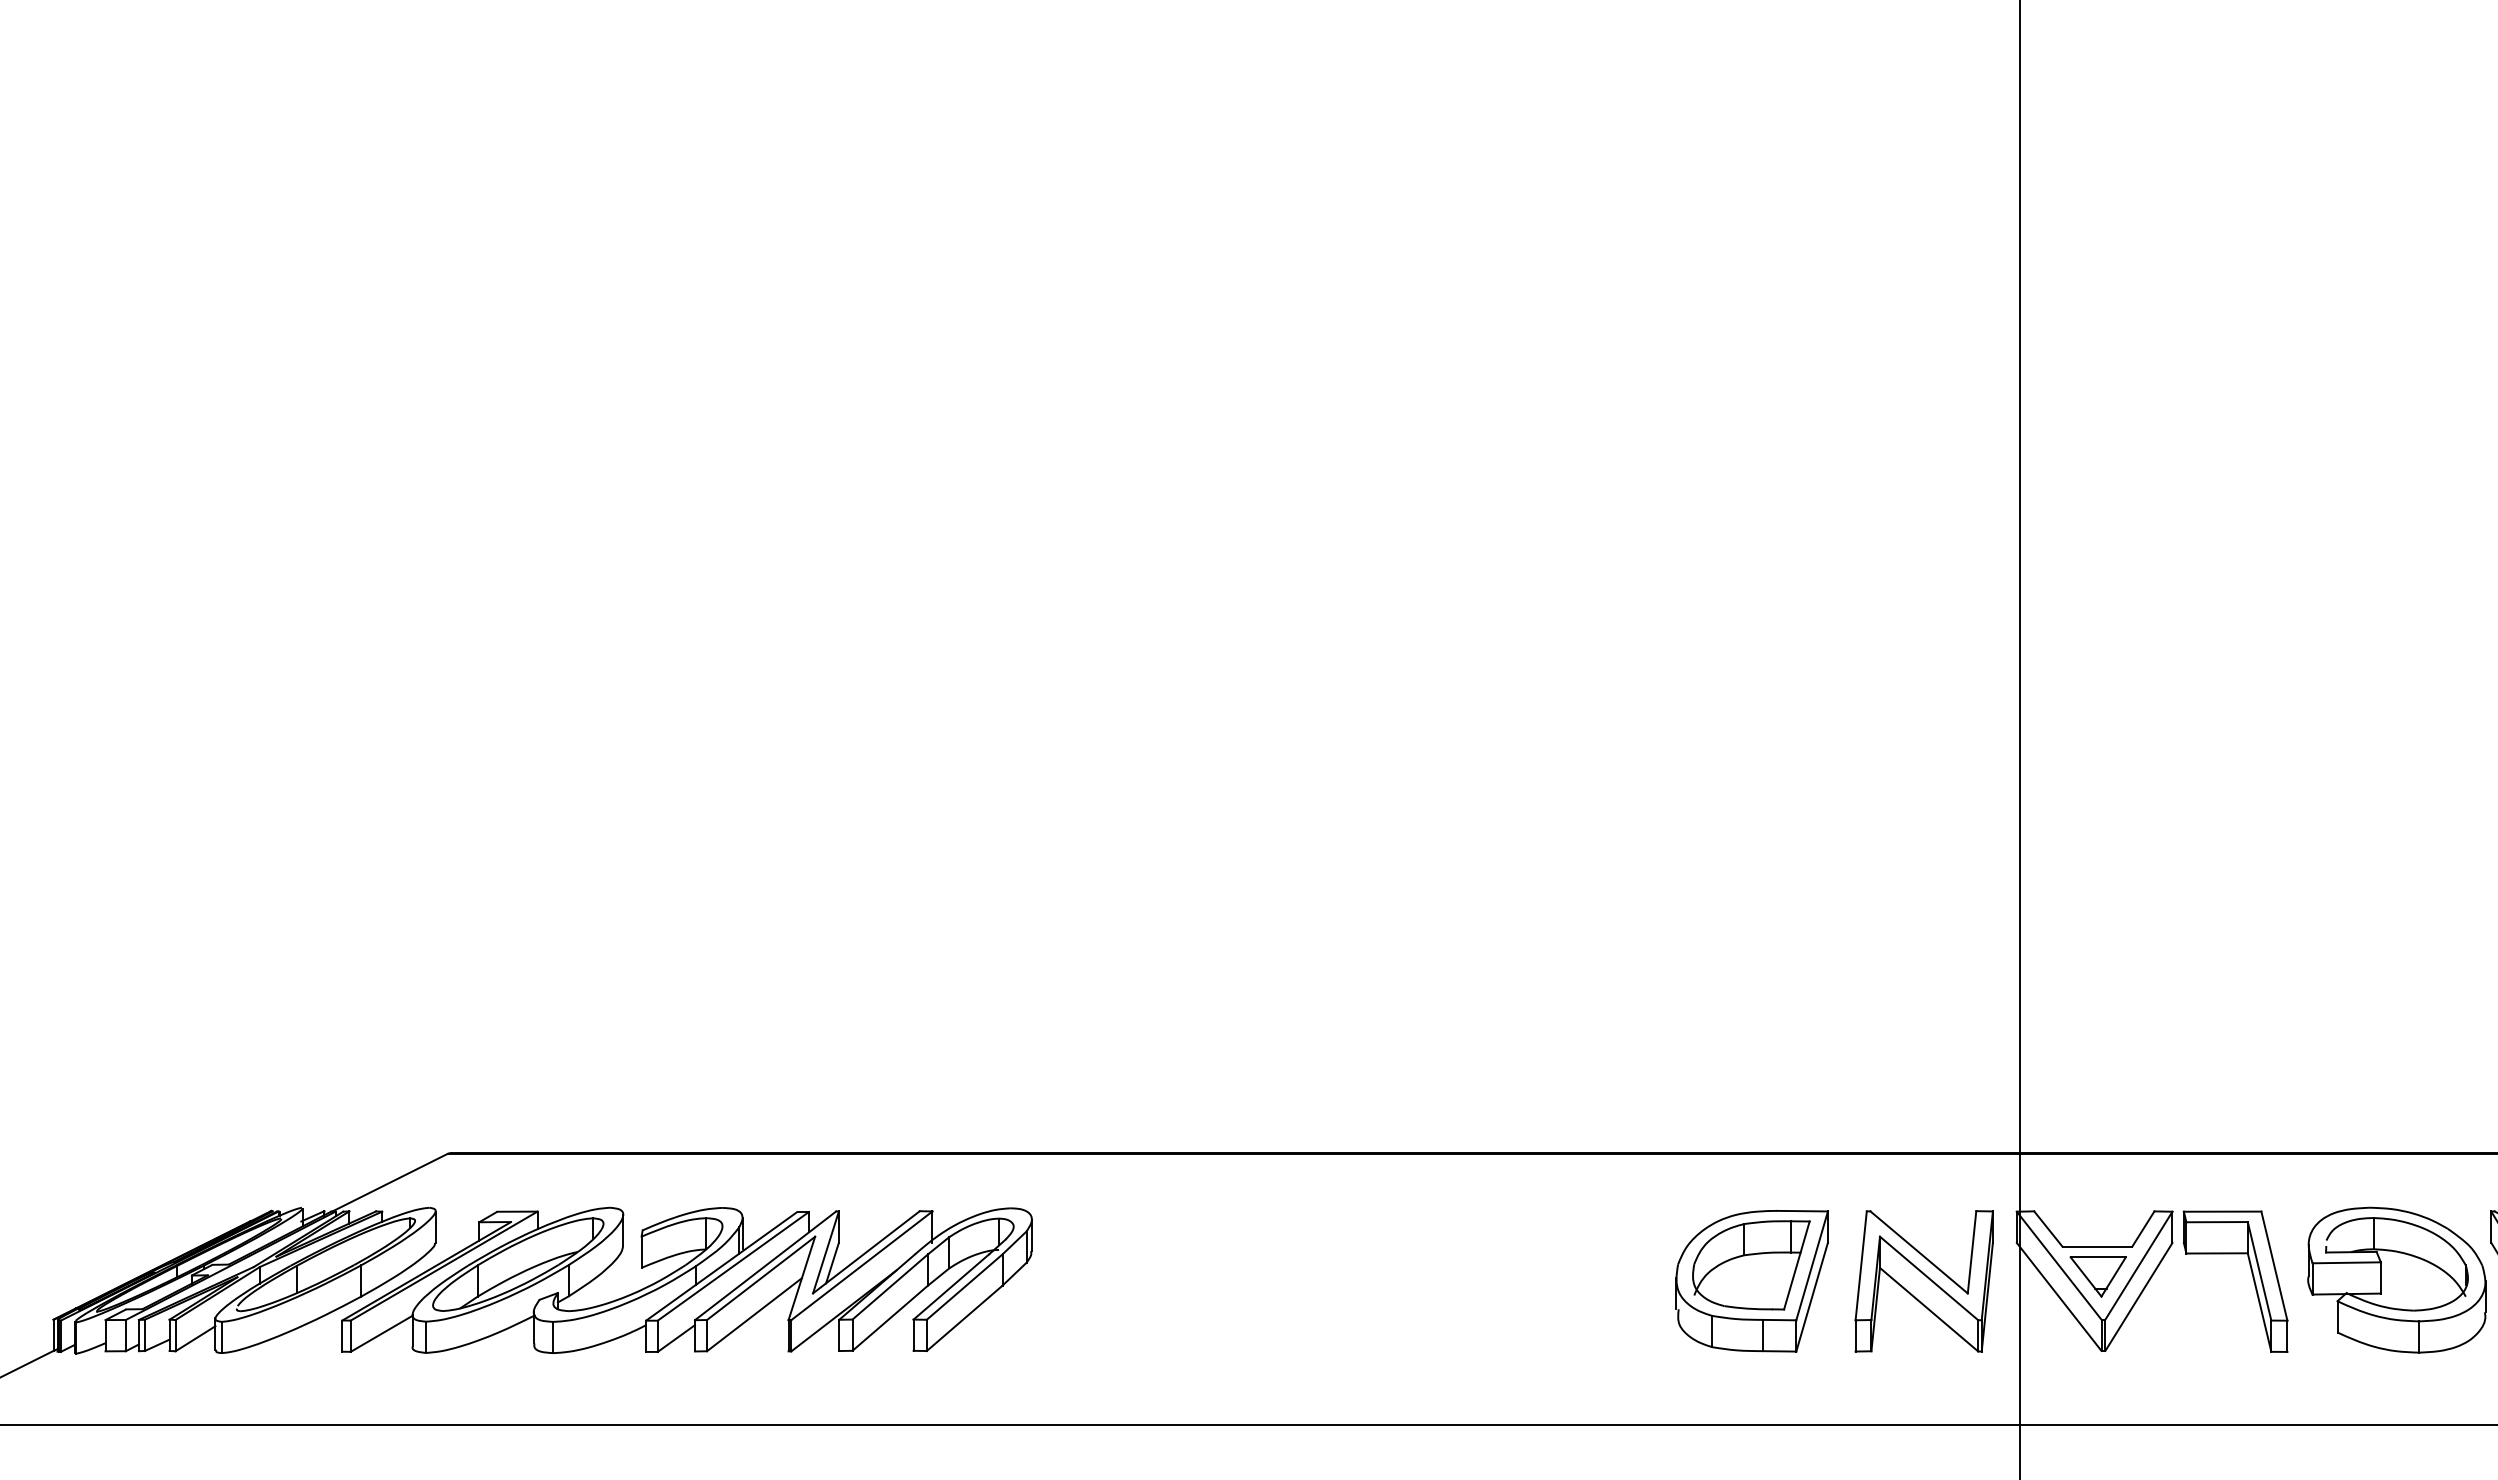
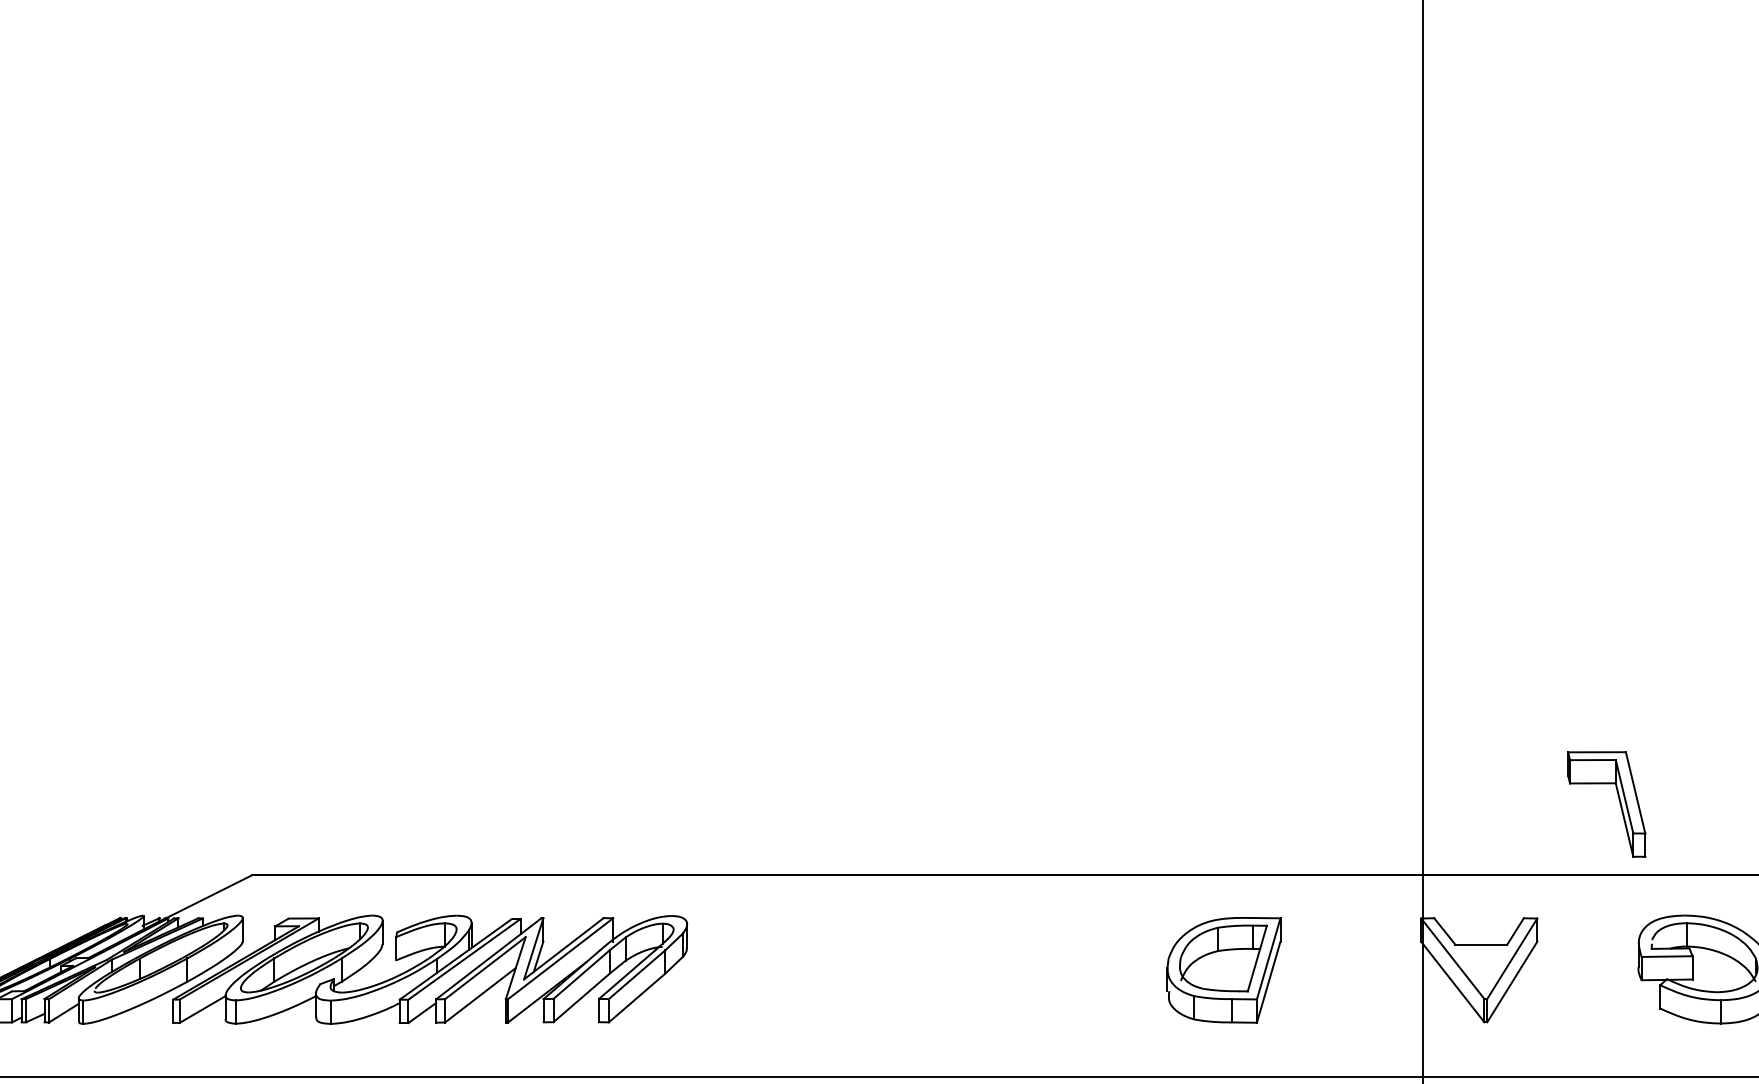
part: (2097, 1276) -> (1481, 966), removed
part: (2252, 1278) -> (1619, 802), moved
part: (1923, 1281) -> (1351, 970), removed

